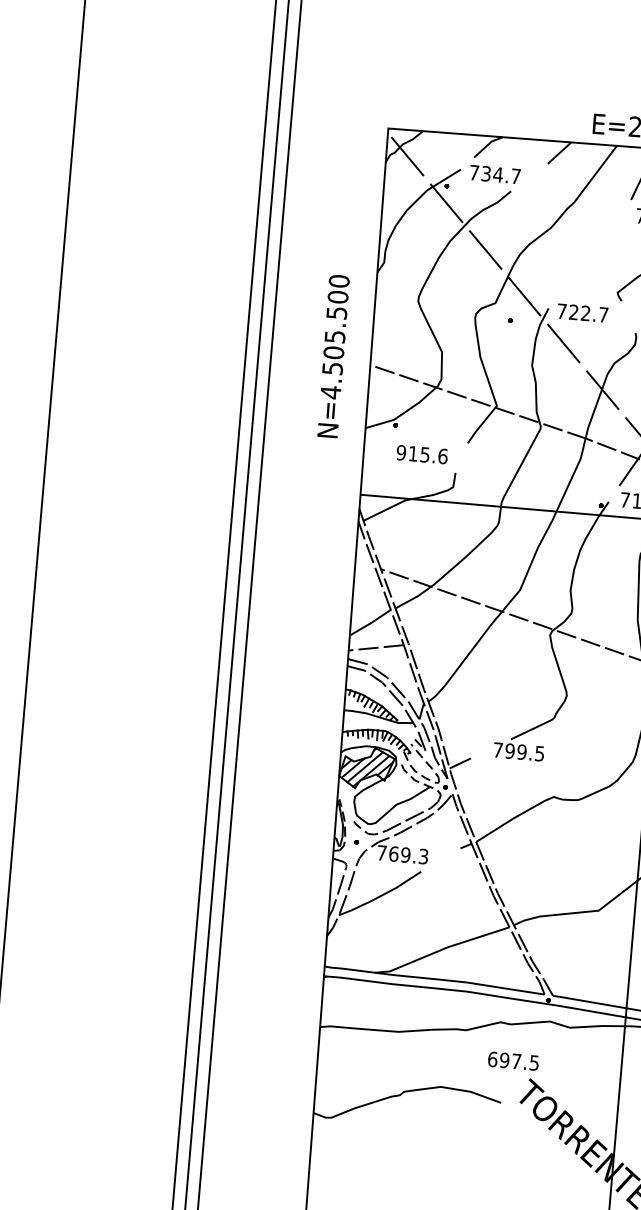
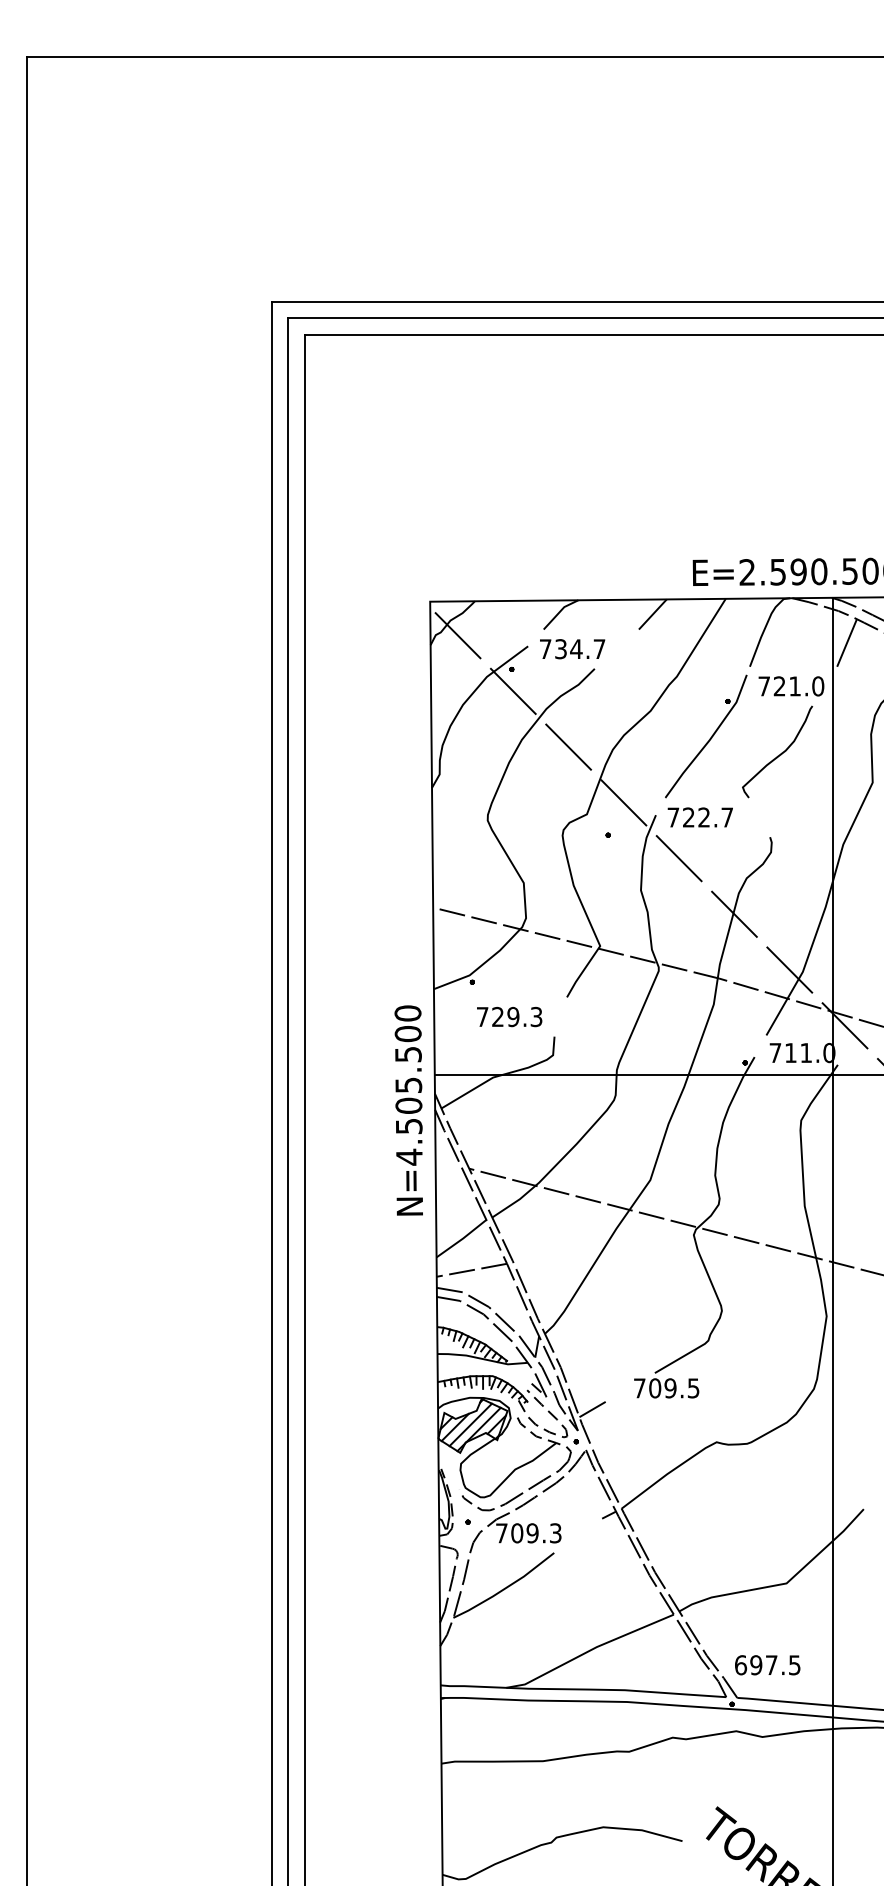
part: (592, 250) -> (706, 736), added
text: (333, 356) -> (408, 1110), moved
text: (422, 454) -> (509, 1016), 915.6 -> 729.3
text: (510, 751) -> (655, 1388), 799.5 -> 709.5
text: (394, 854) -> (517, 1533), 769.3 -> 709.3
text: (513, 1061) -> (767, 1665), moved

